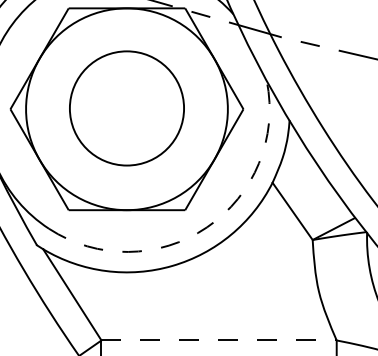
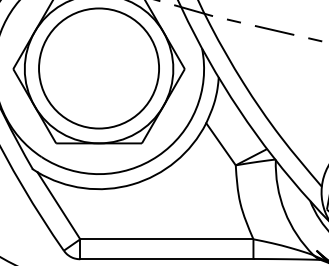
circle: (127, 108) -> (99, 68), size x1.43
arc: (206, 227) -> (157, 156), dashed -> solid
line: (218, 340) -> (166, 239), dashed -> solid

